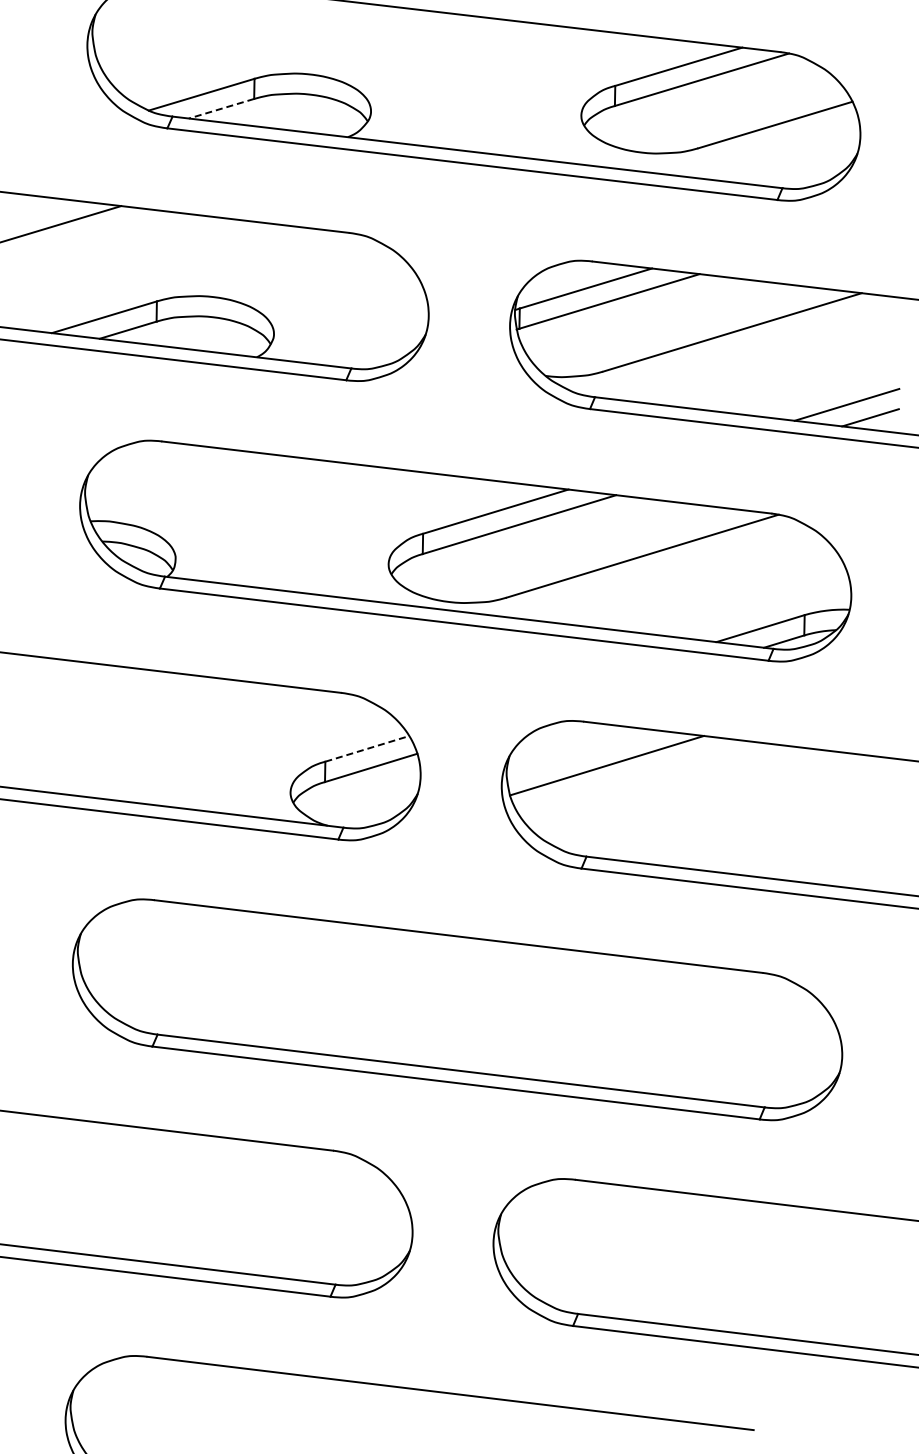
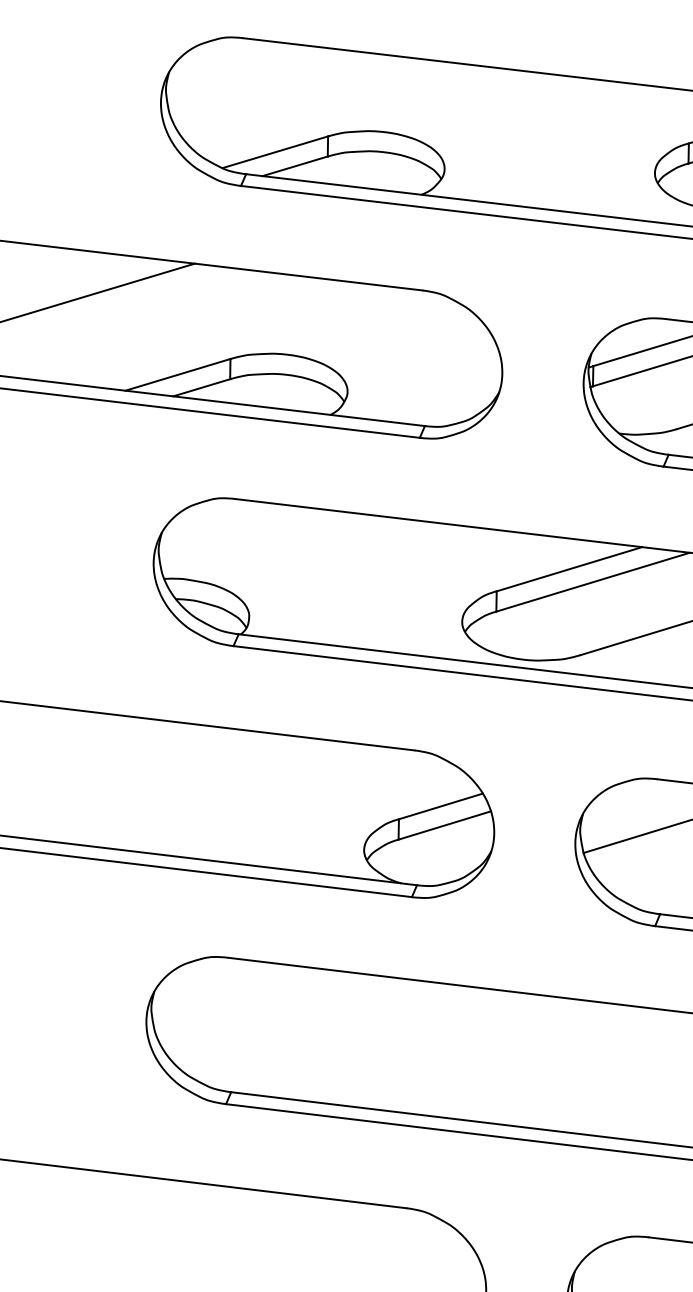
line: (221, 108) -> (295, 166), dashed -> solid
line: (367, 748) -> (441, 806), dashed -> solid

